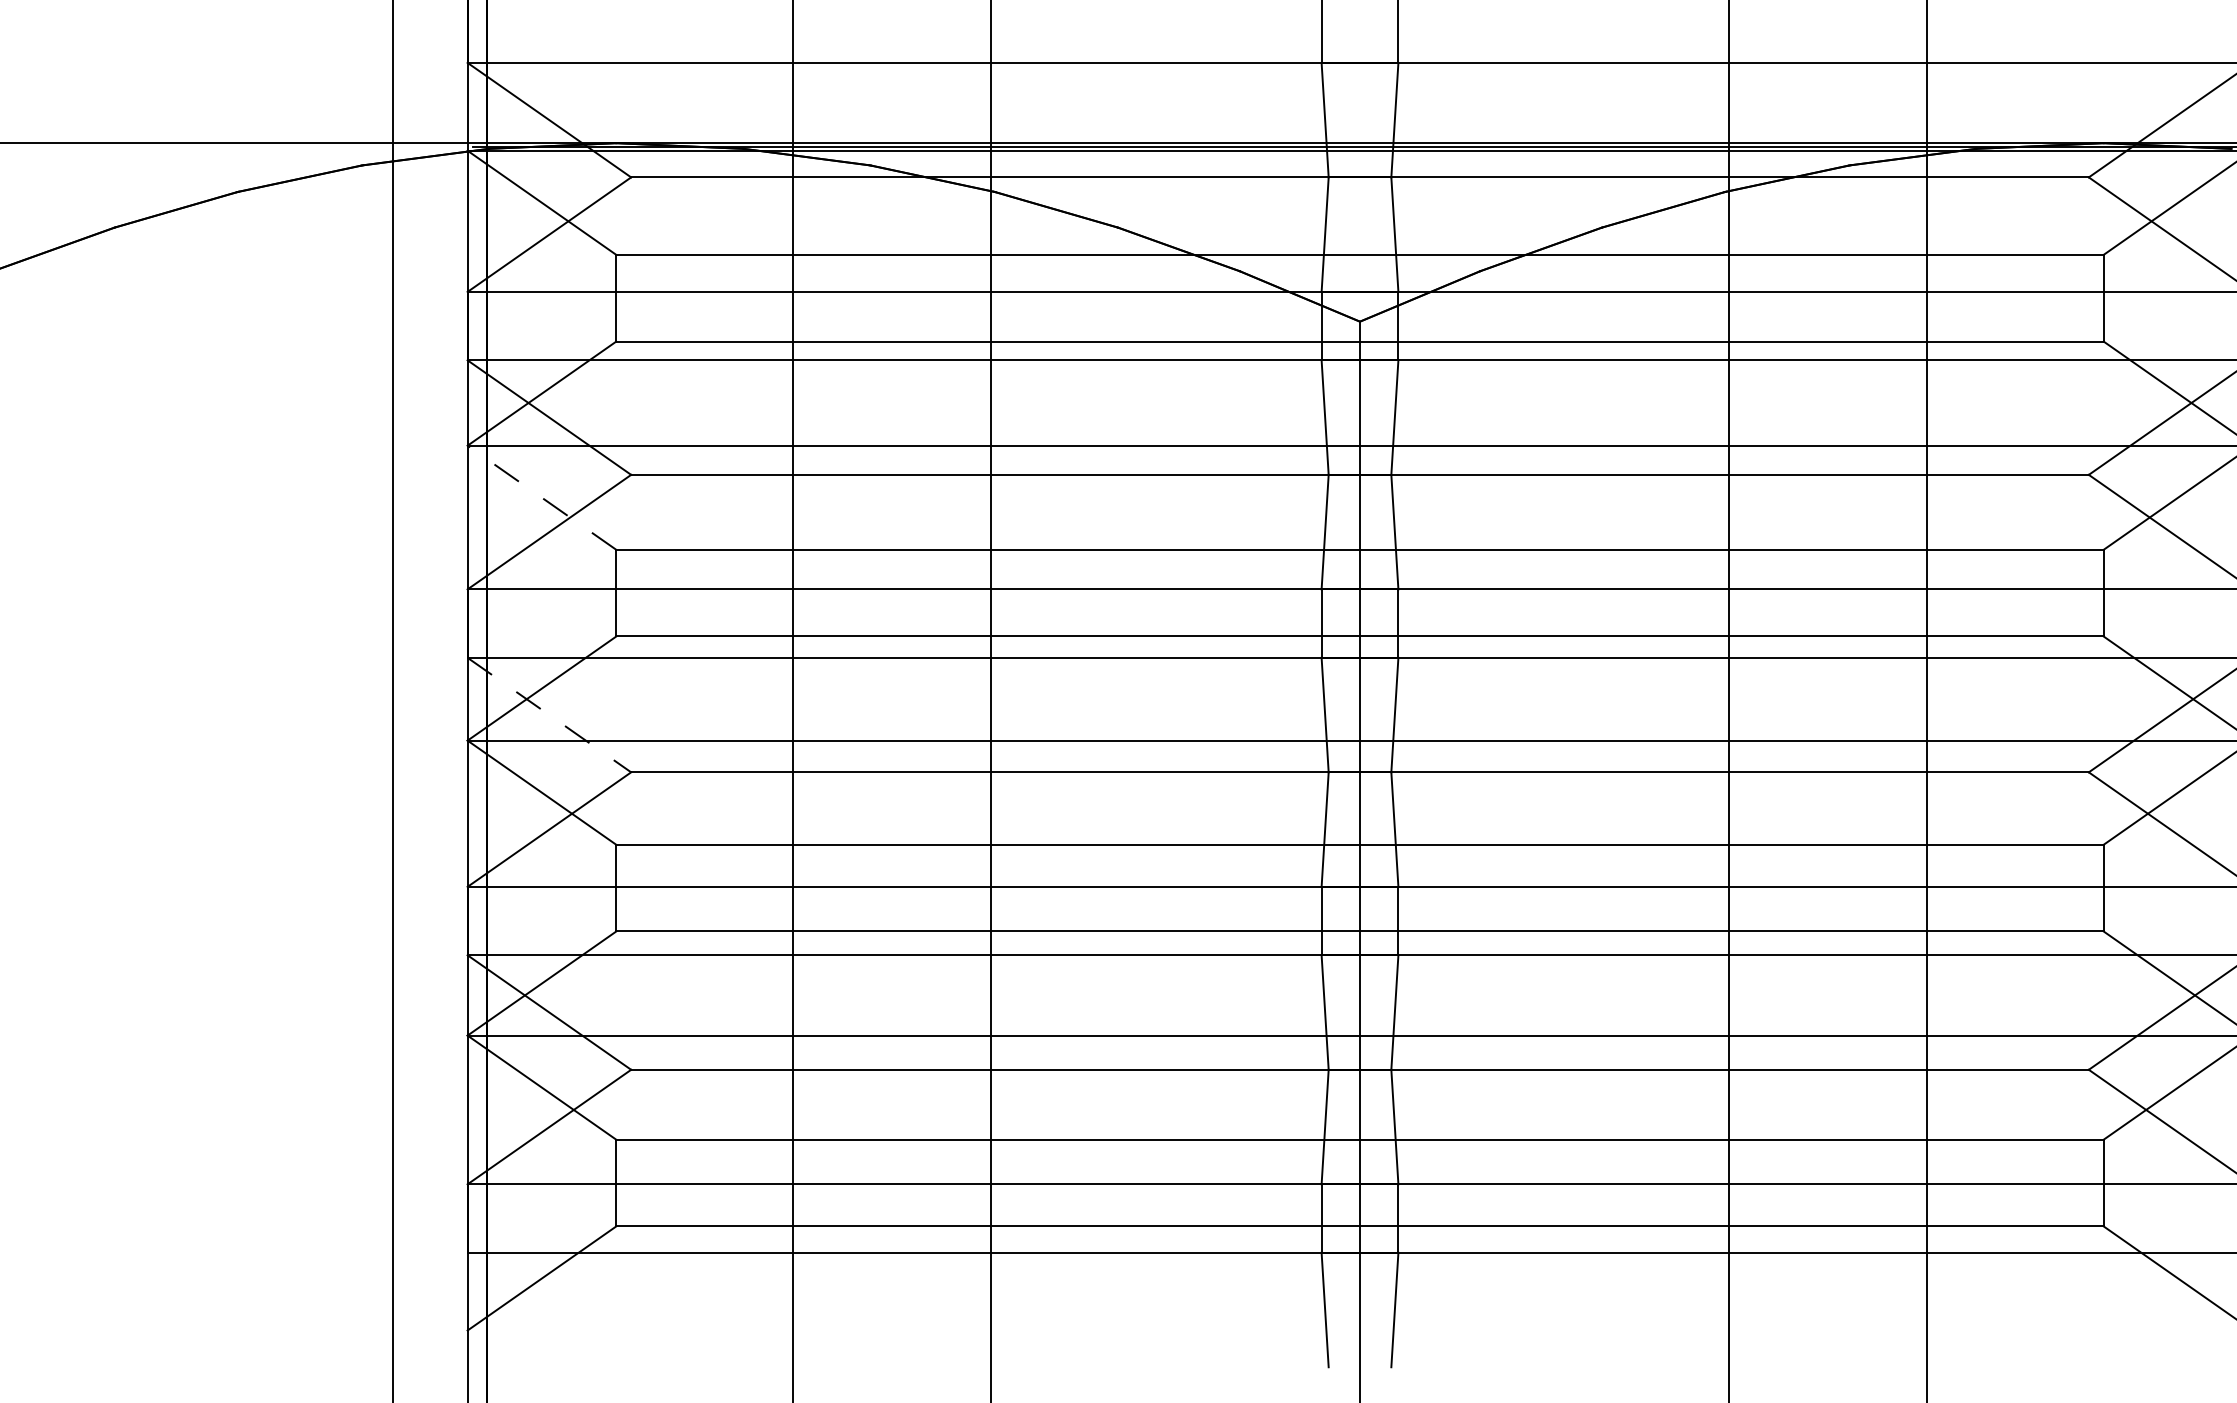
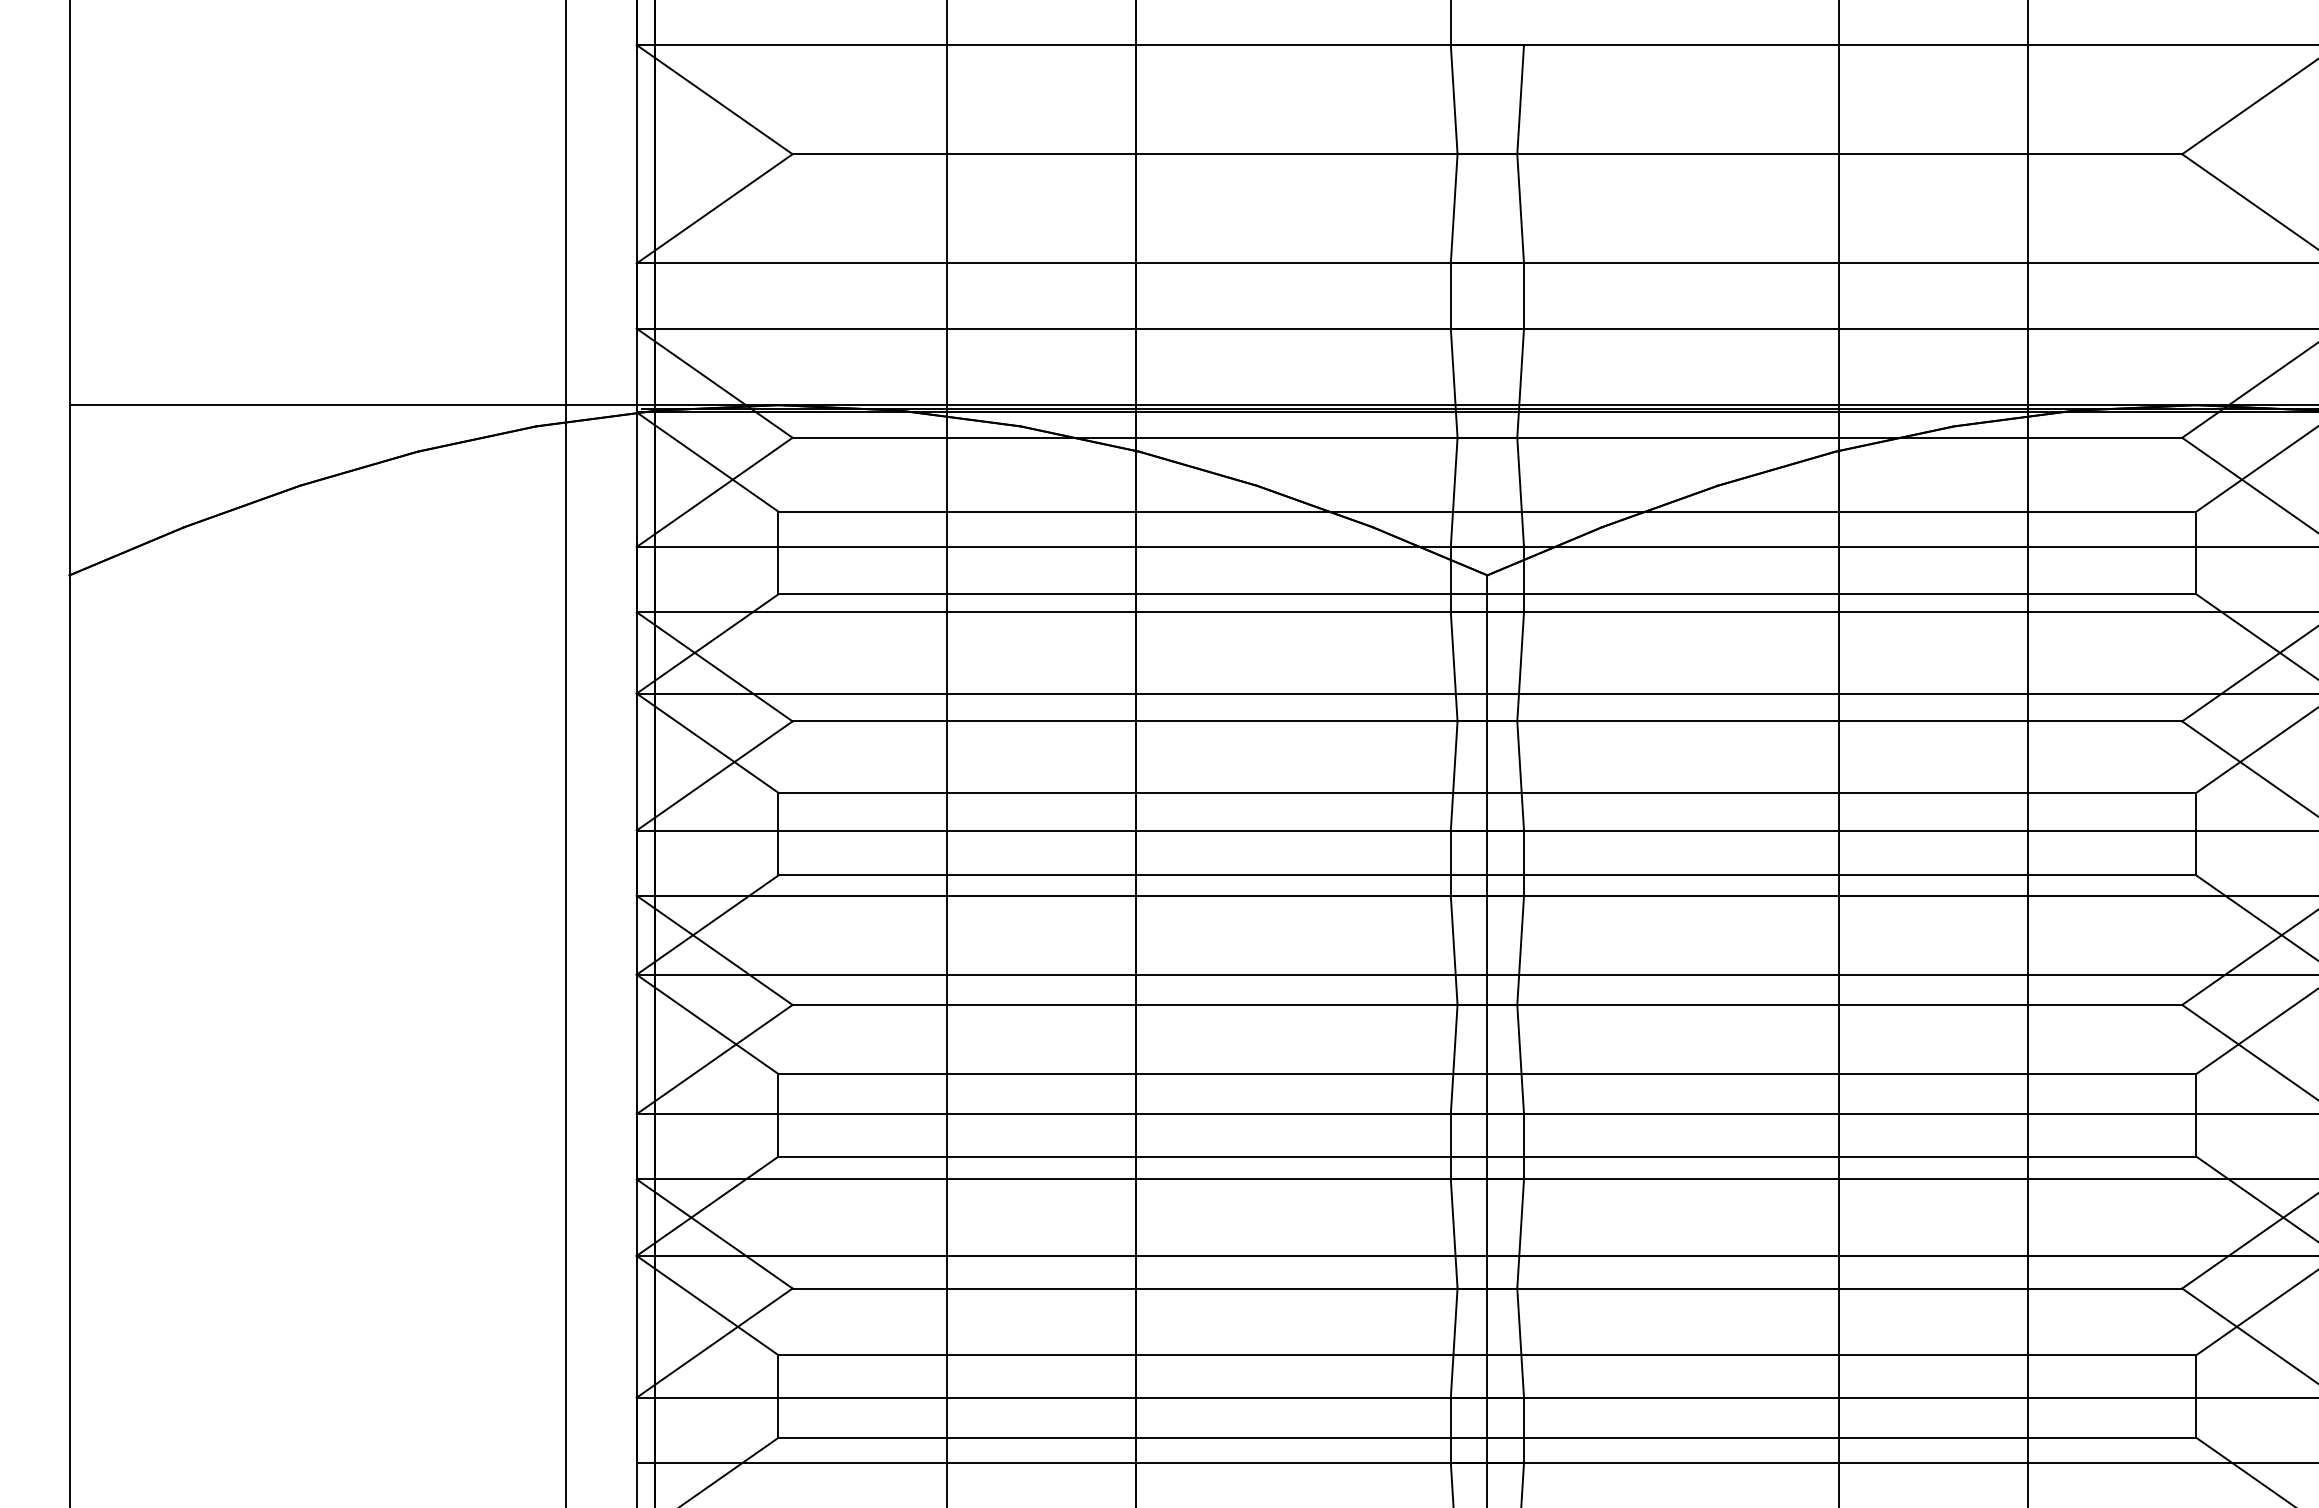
line: (541, 498) -> (707, 743), dashed -> solid
line: (550, 715) -> (715, 950), dashed -> solid

